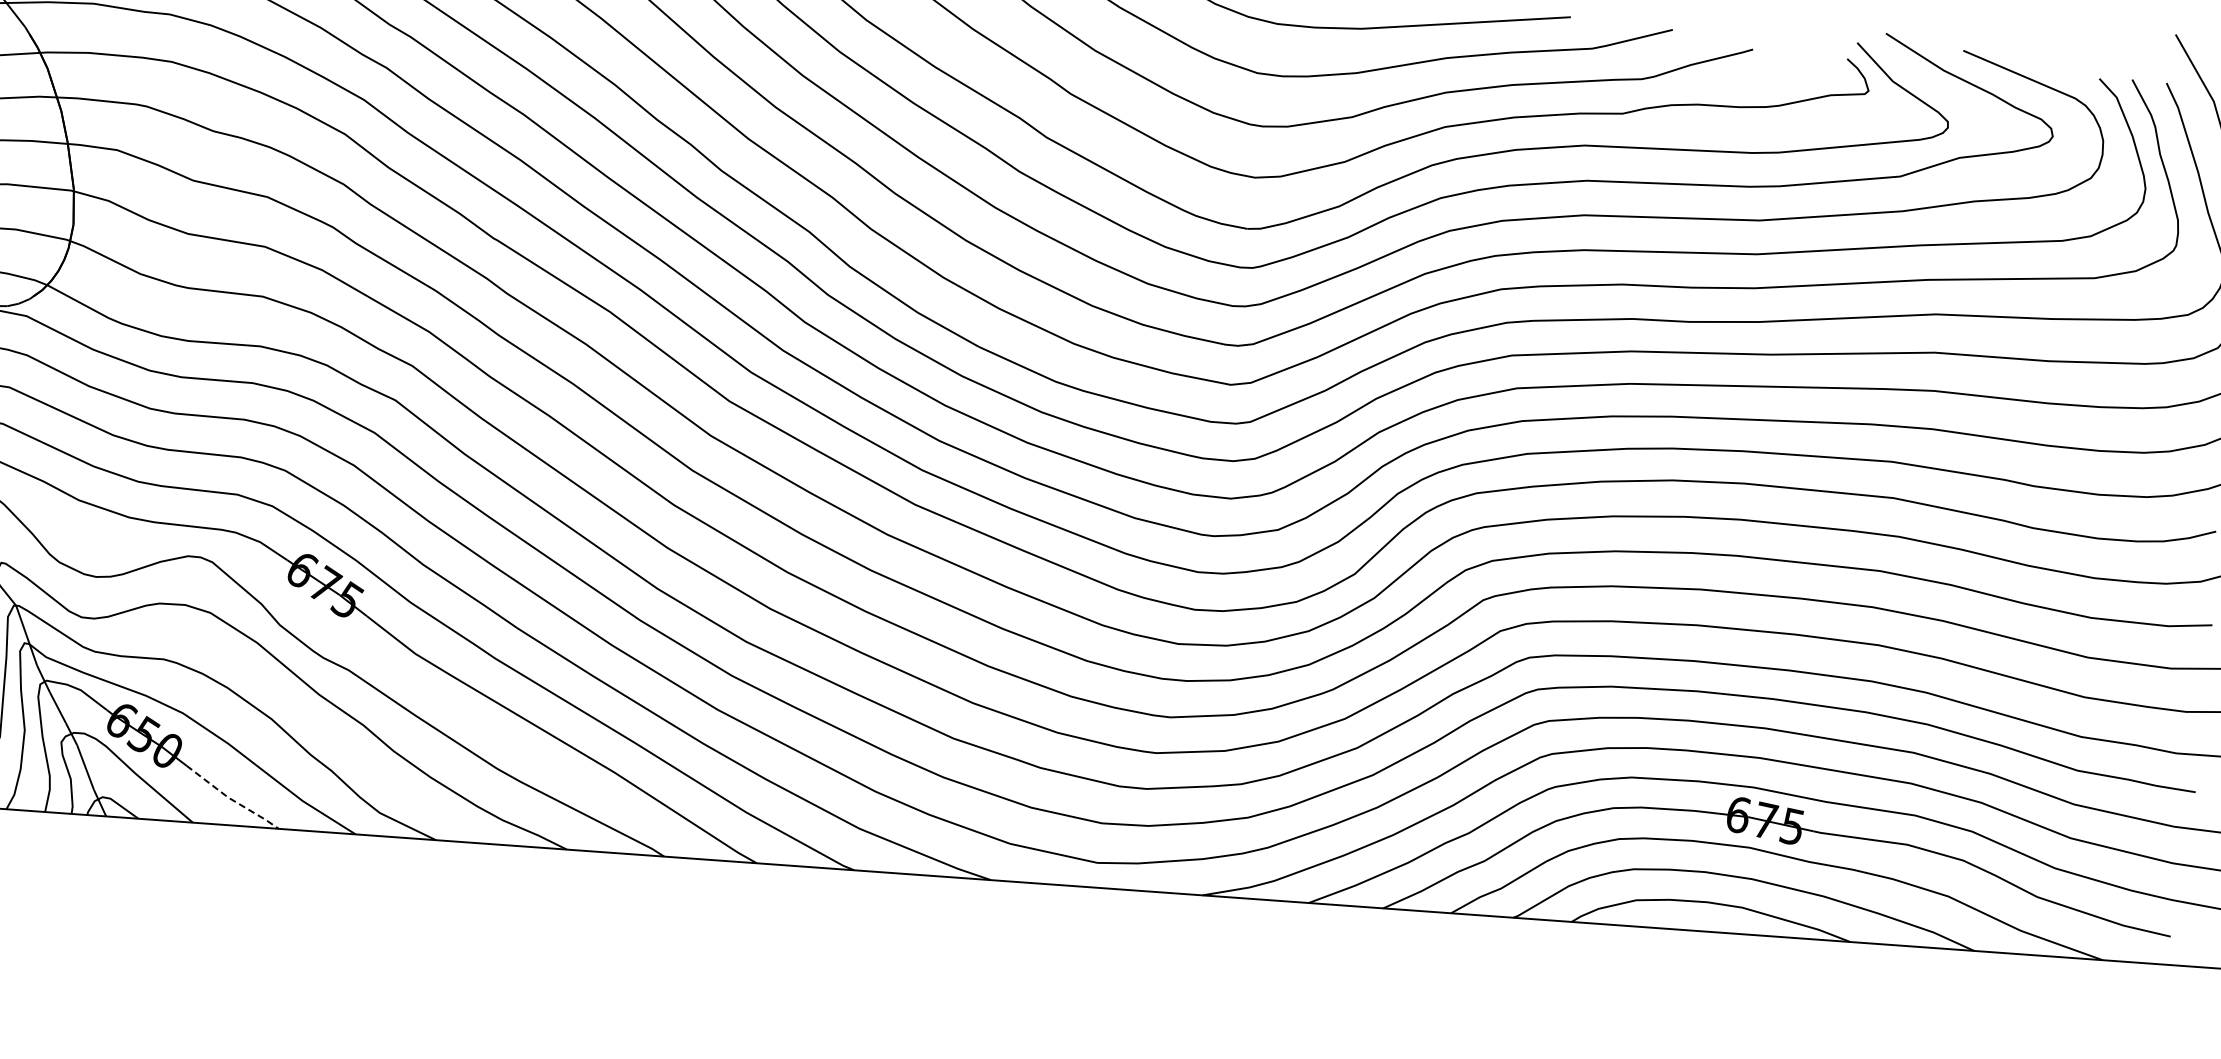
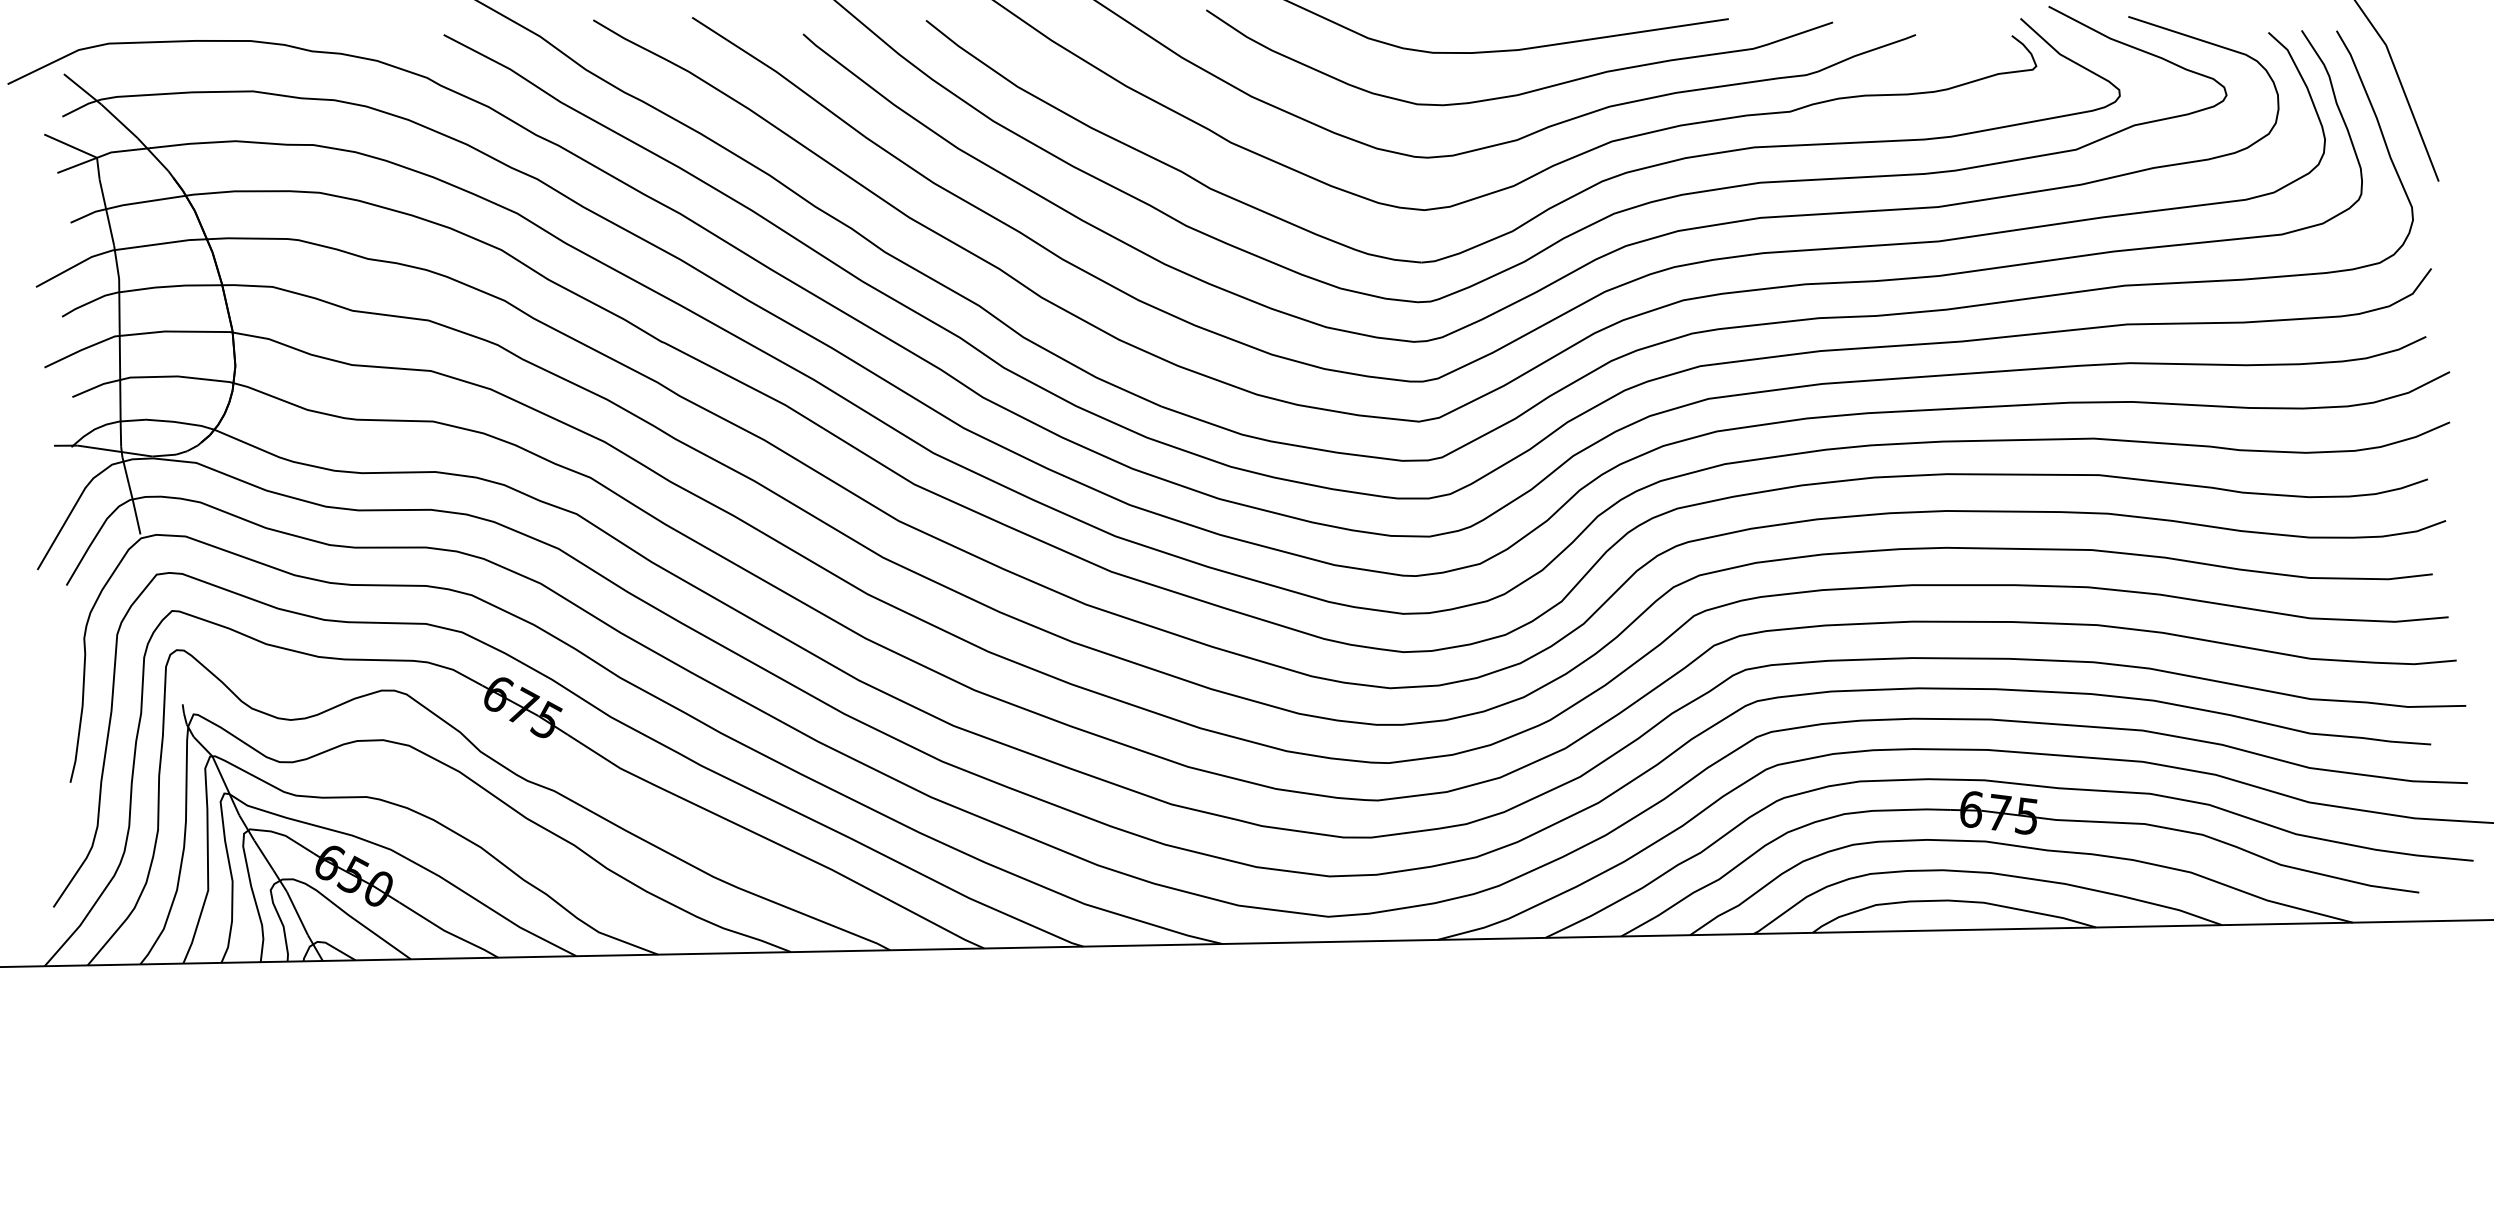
line: (231, 799) -> (447, 932), dashed -> solid

